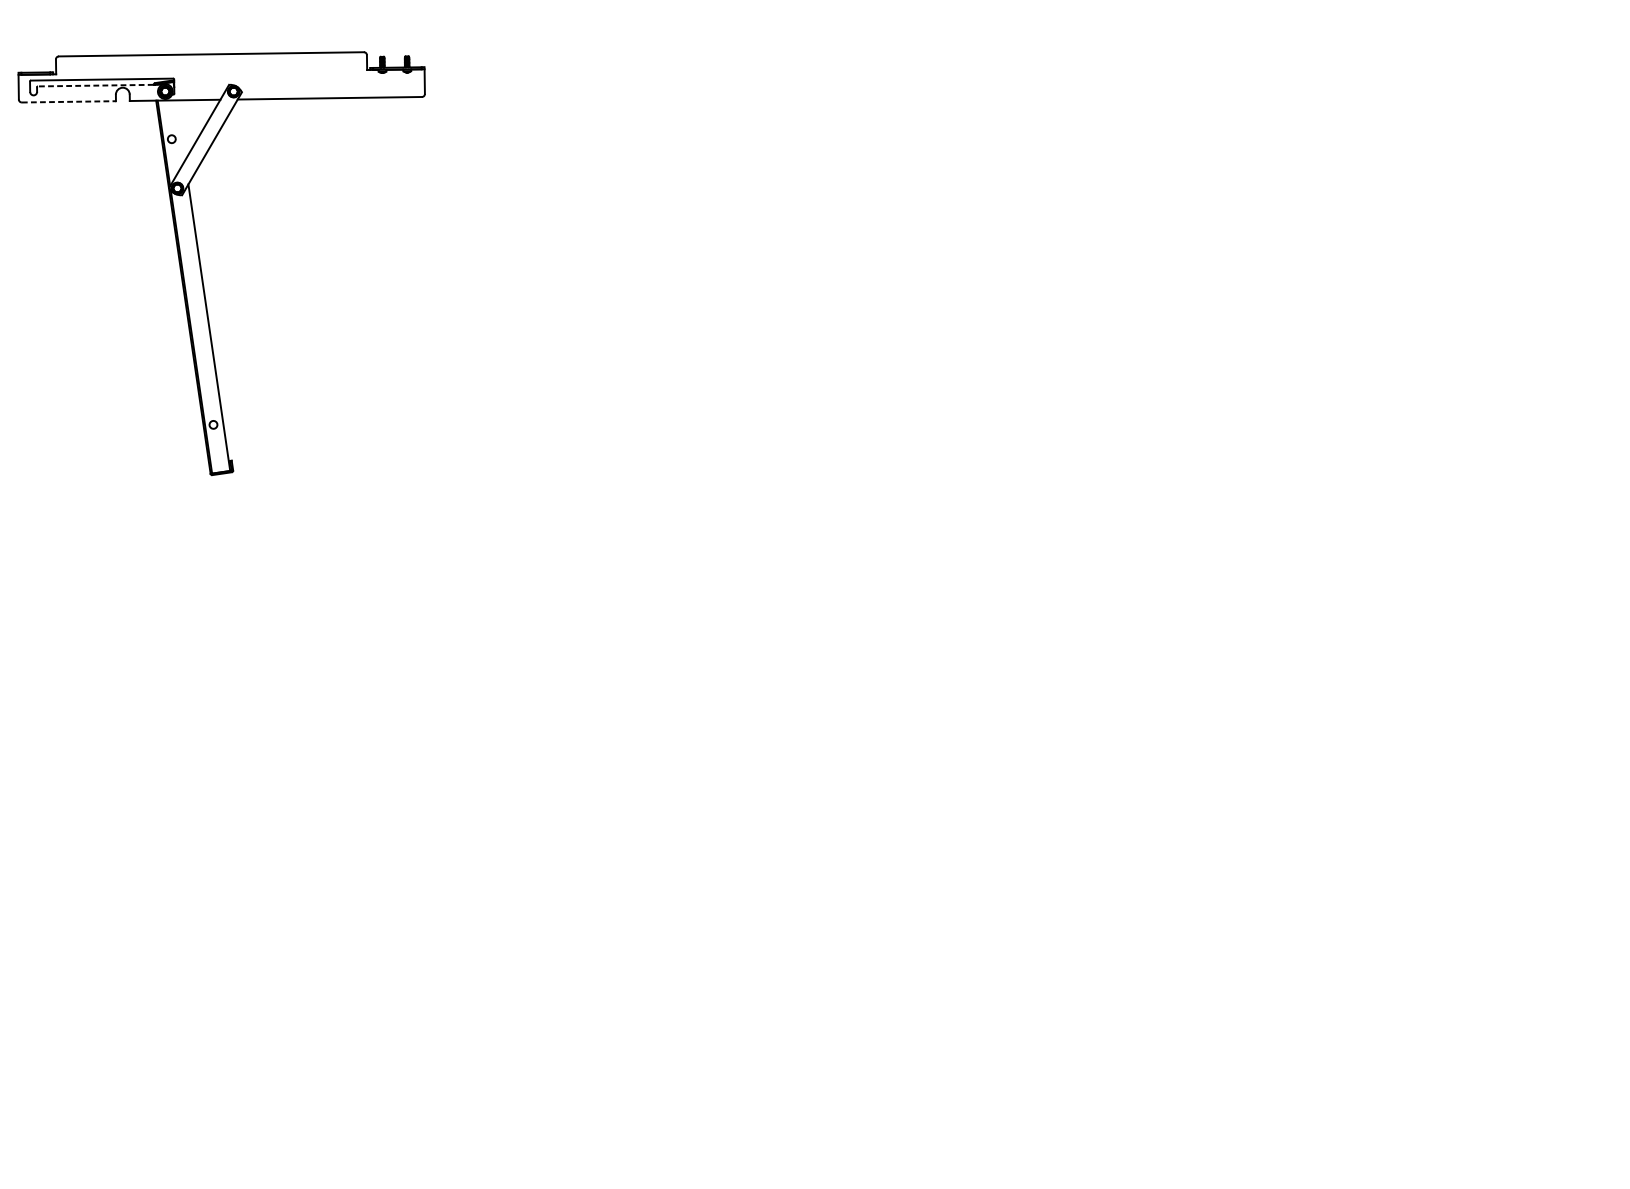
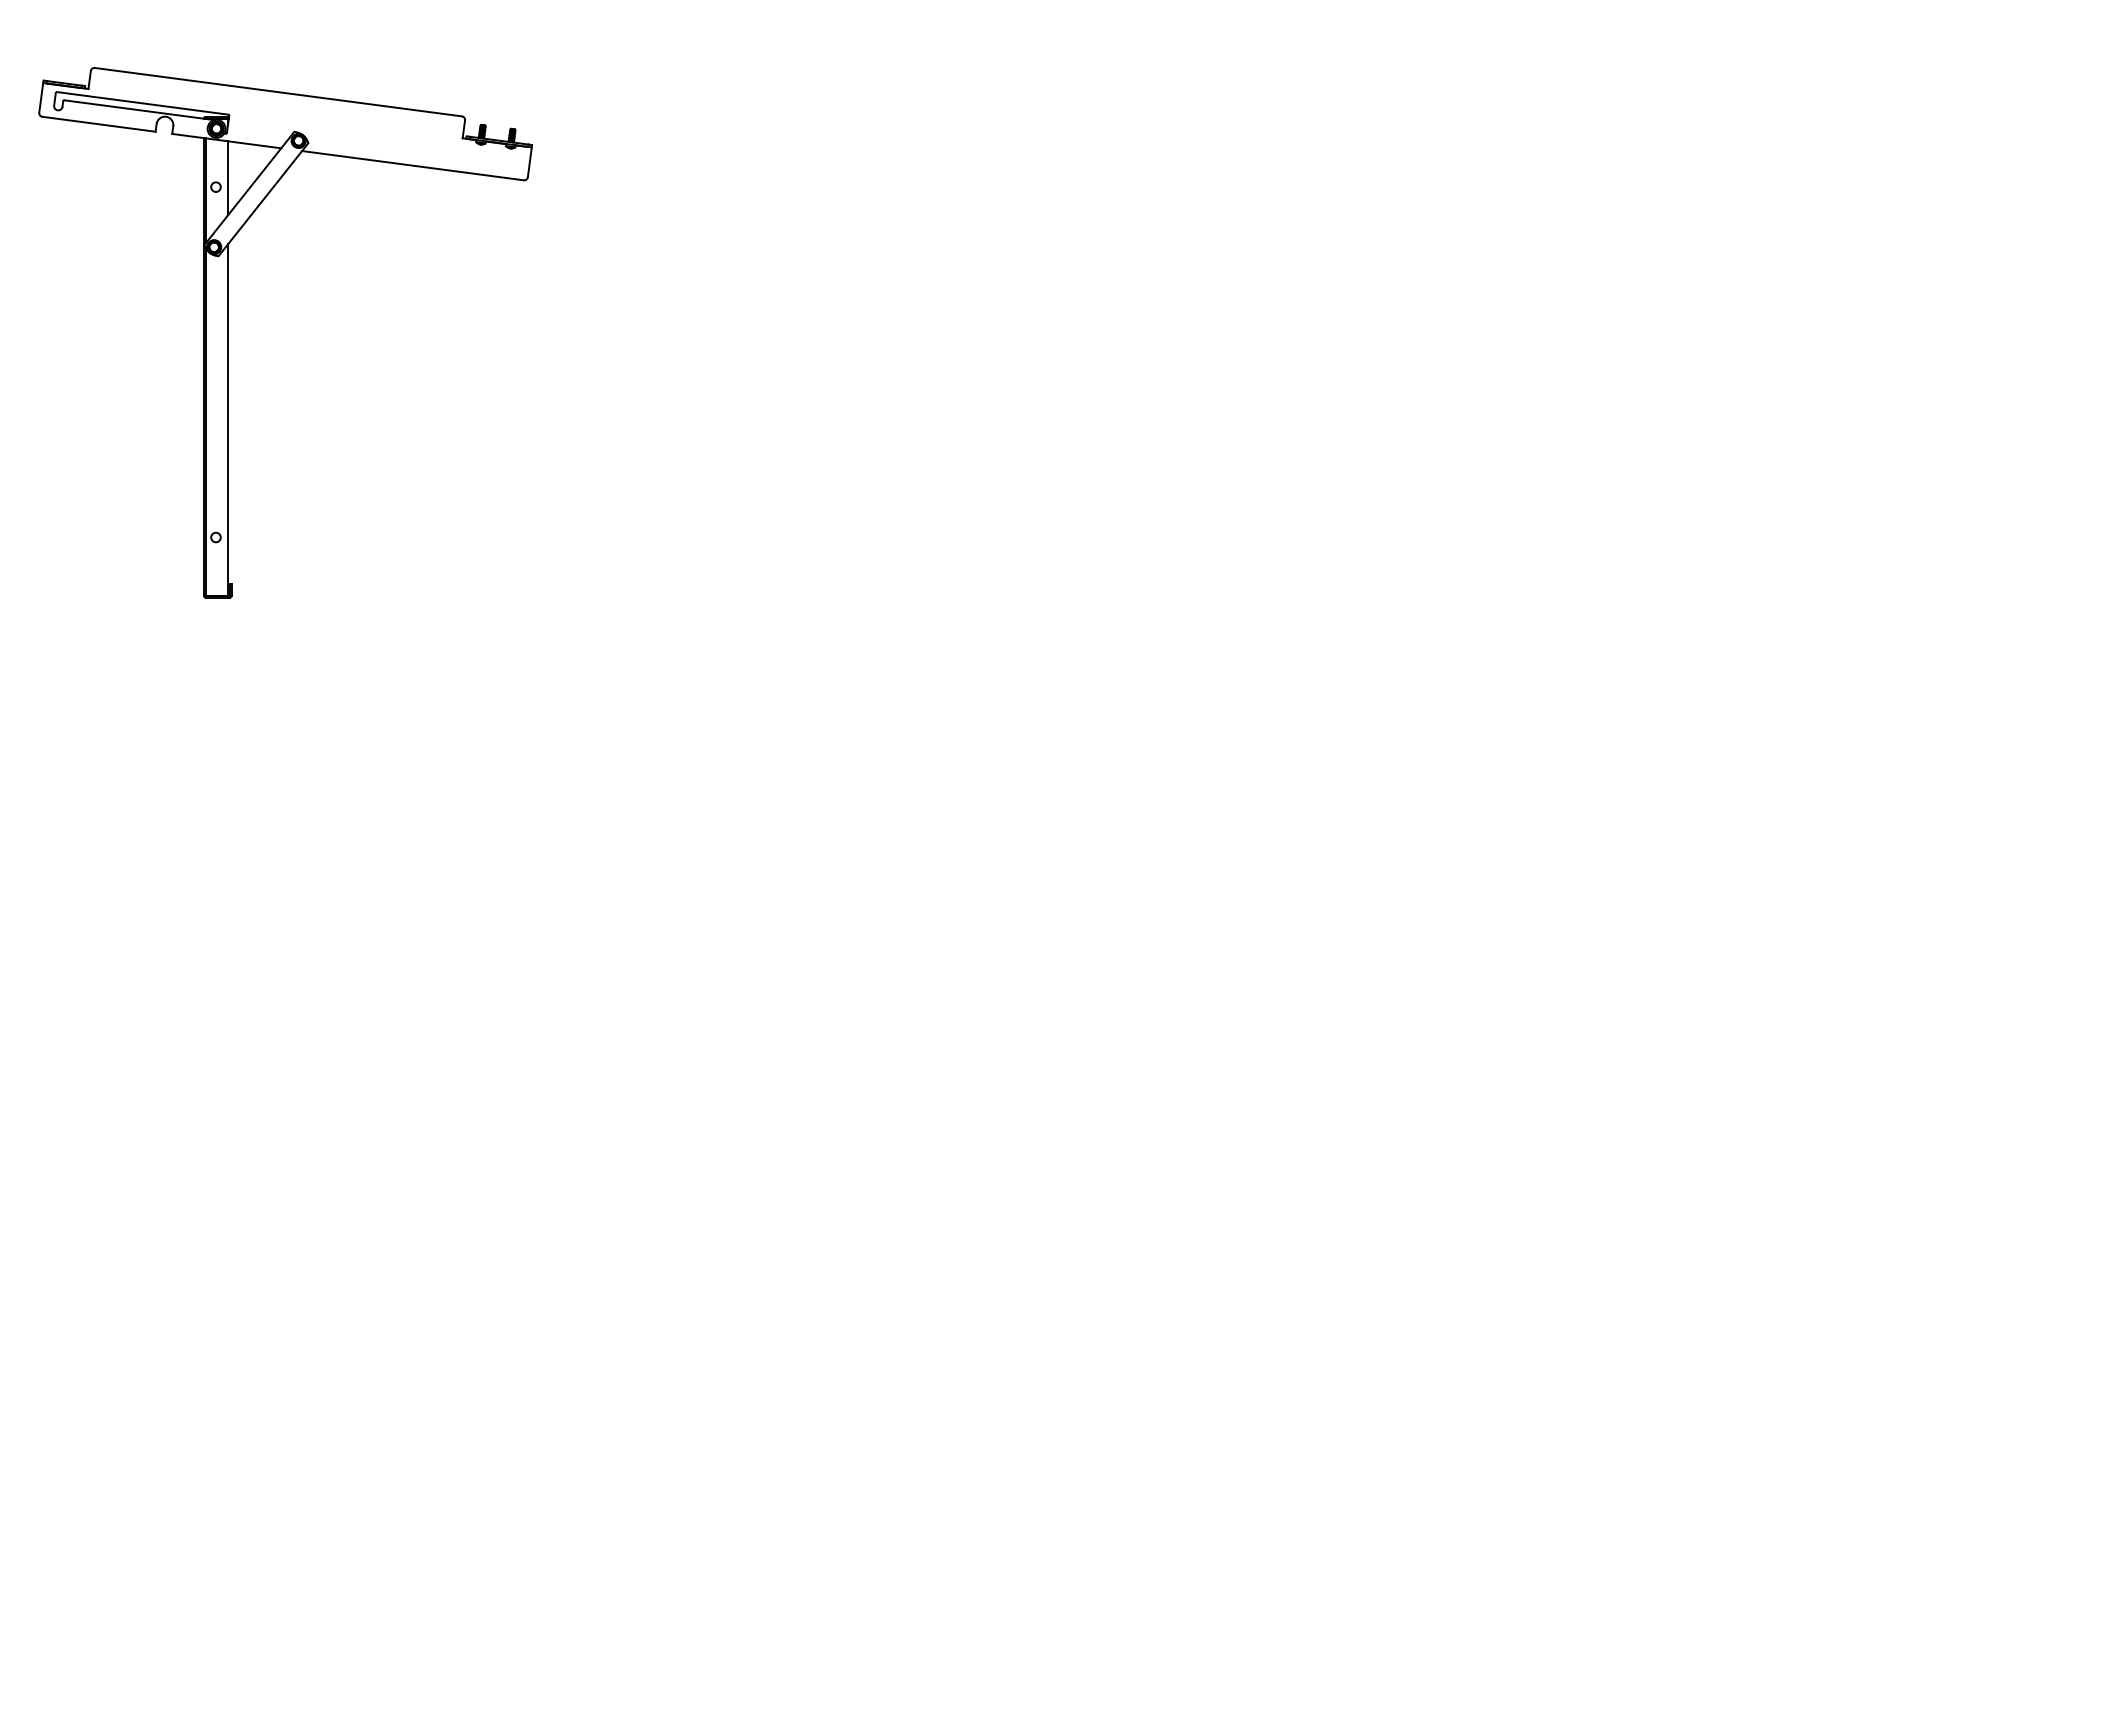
line: (100, 85) -> (139, 110), dashed -> solid
line: (69, 101) -> (99, 124), dashed -> solid
line: (180, 130) -> (228, 178), added

